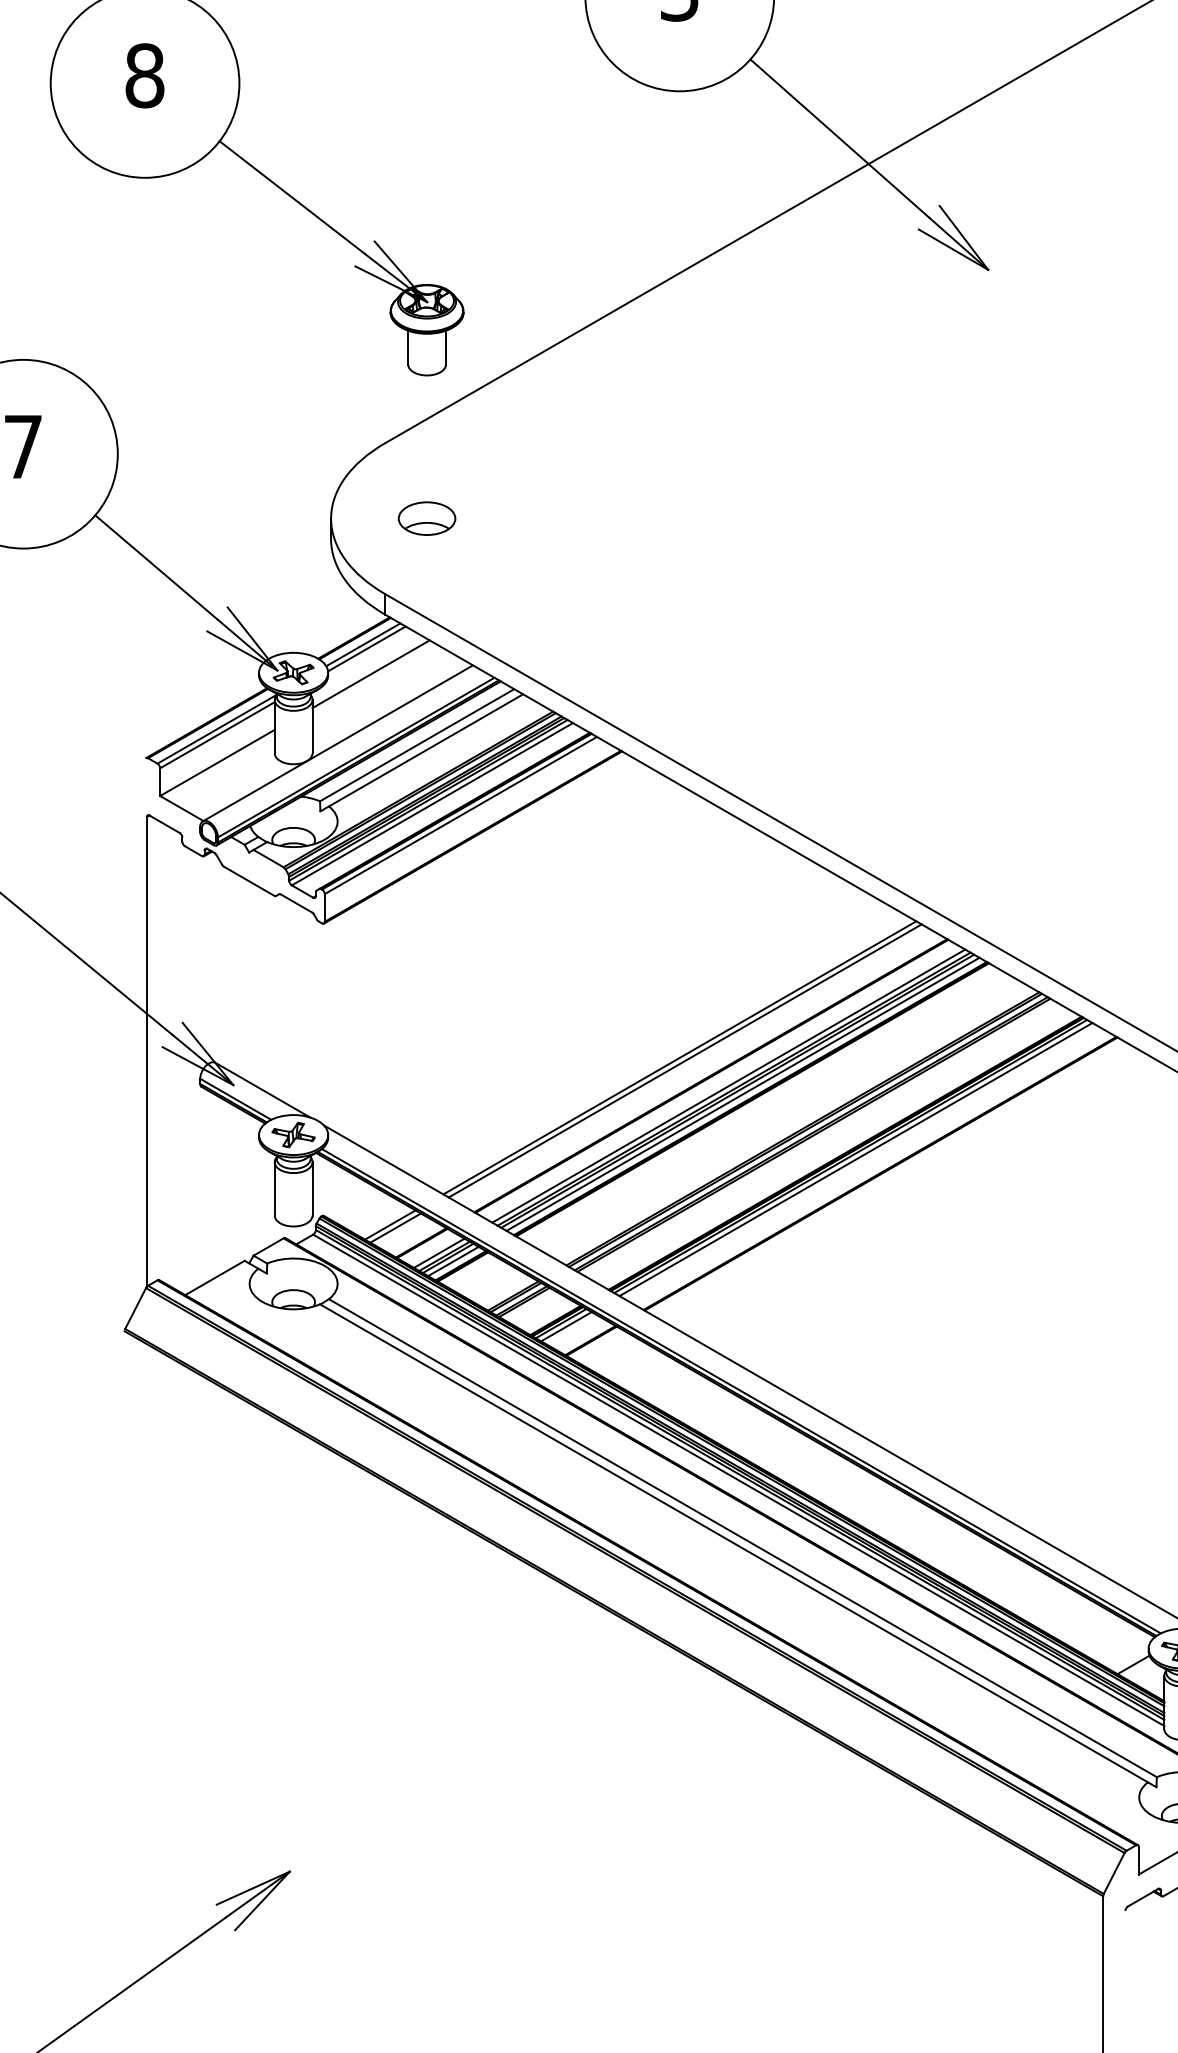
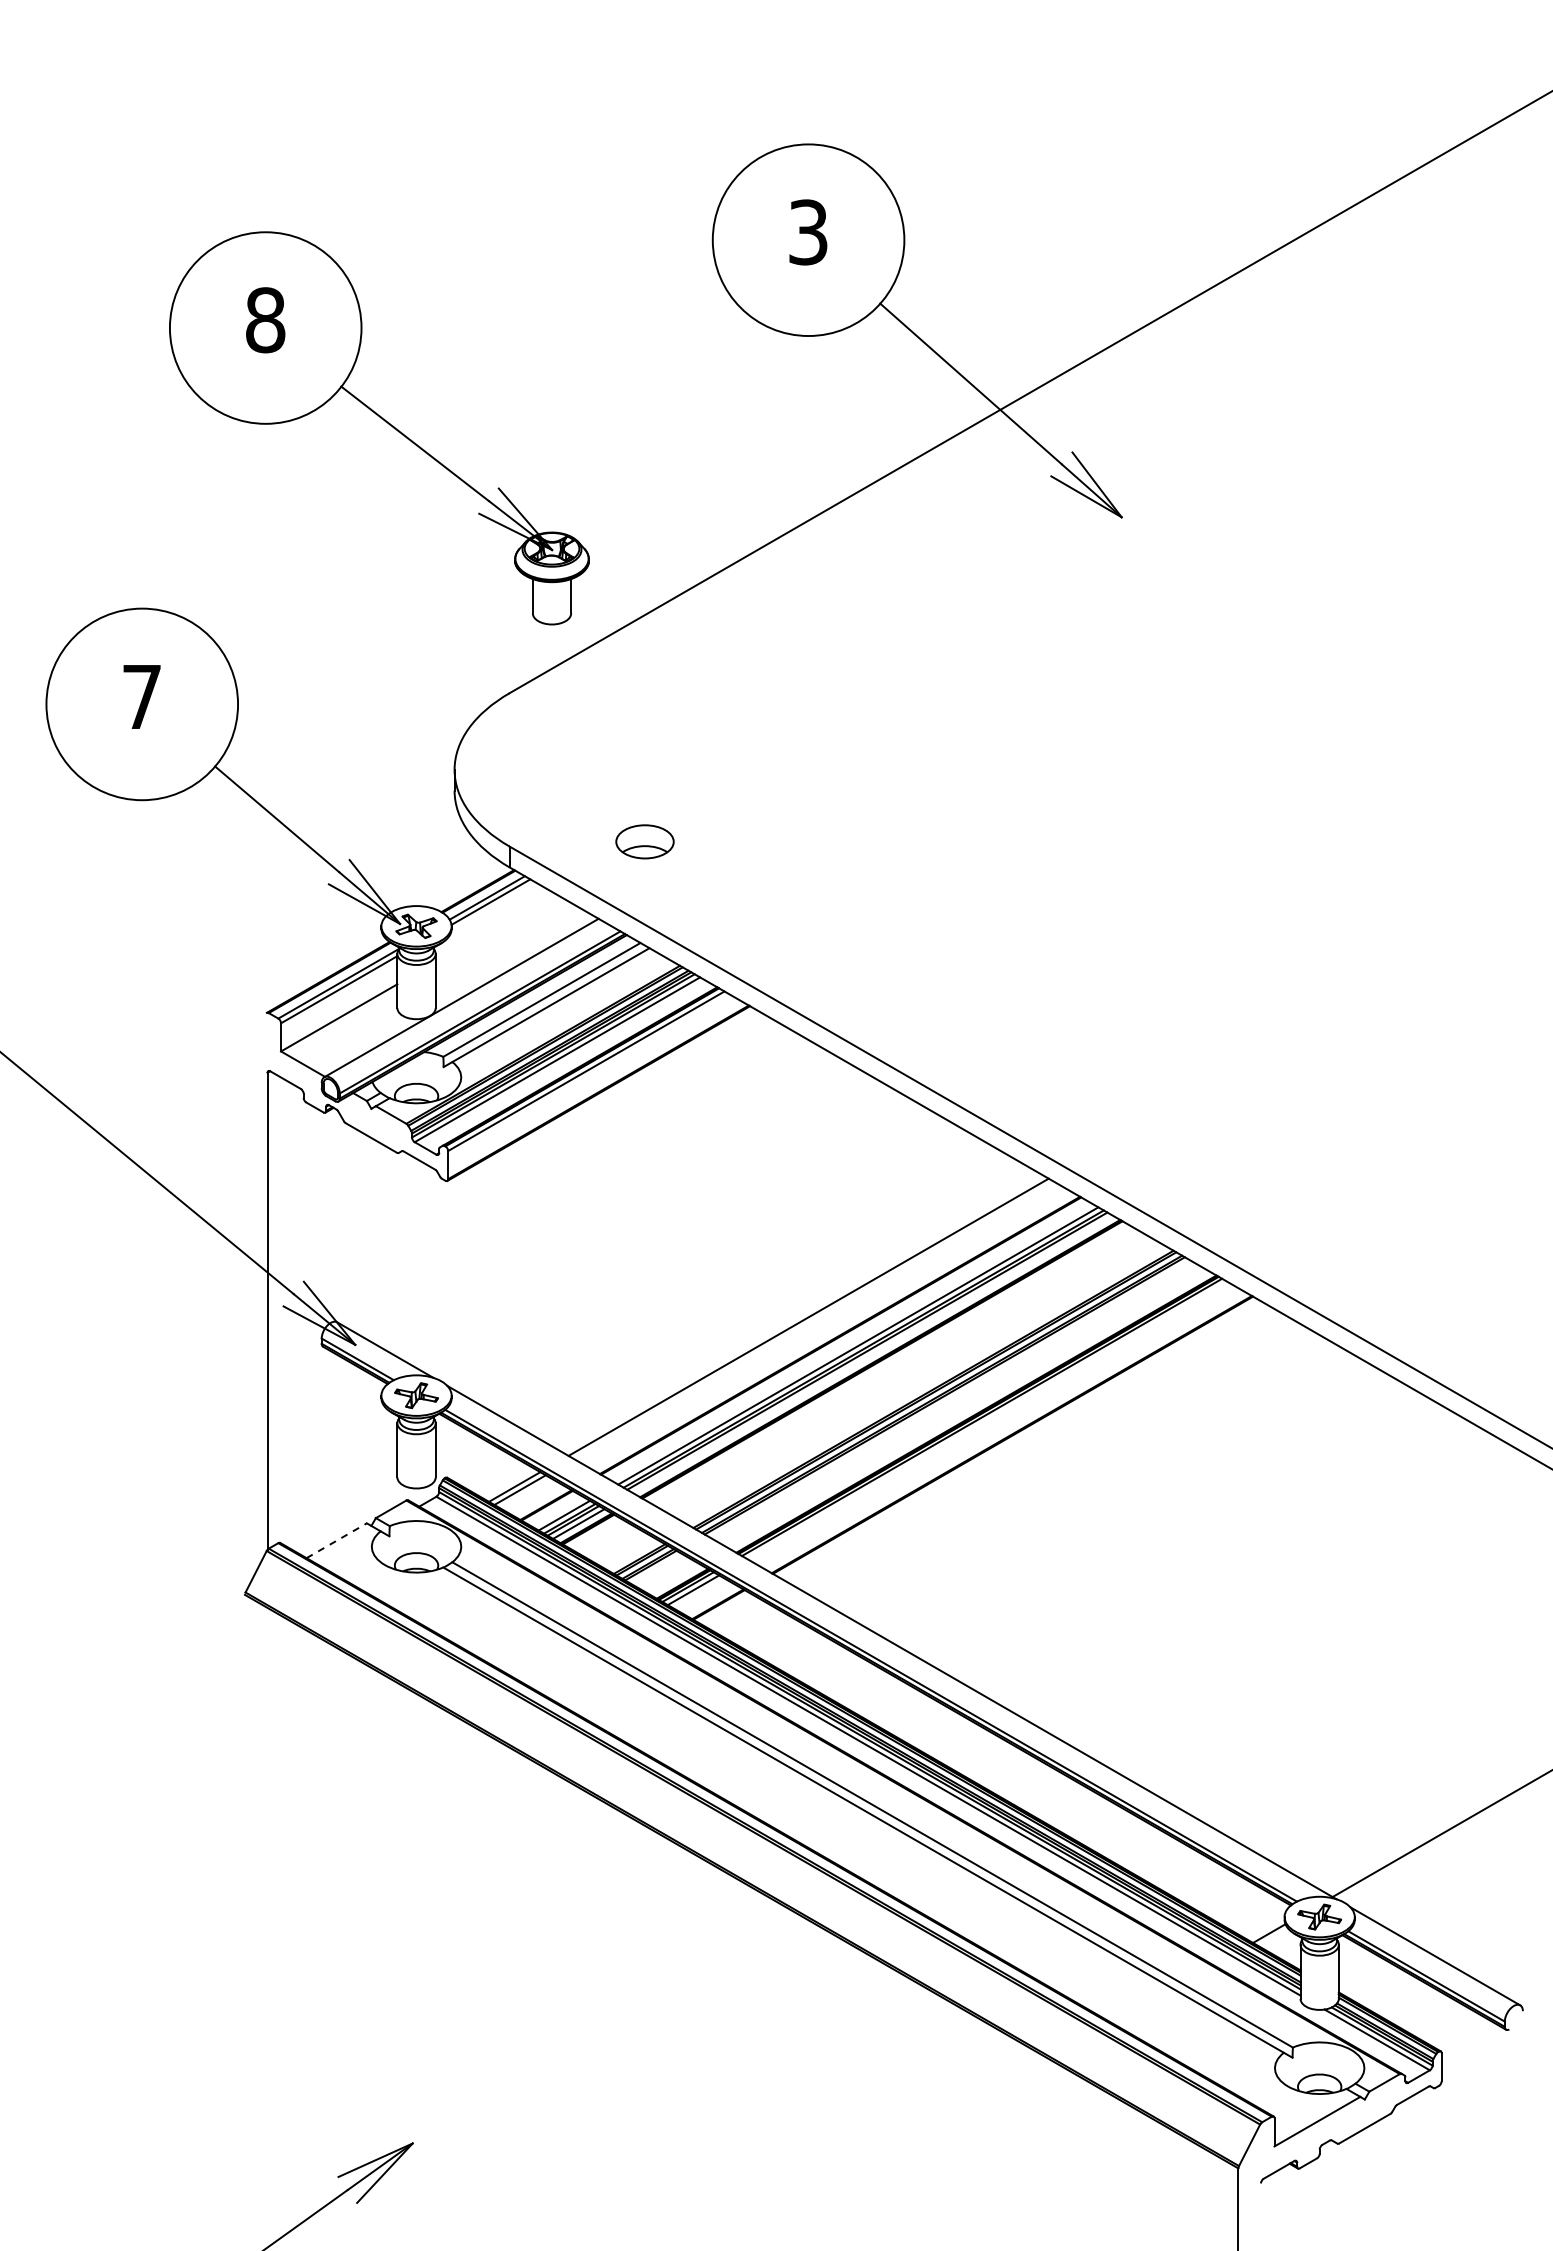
part: (426, 518) -> (644, 841), moved
line: (370, 673) -> (494, 927), removed
line: (685, 1061) -> (814, 1320), removed
line: (742, 1093) -> (872, 1353), removed
line: (856, 1159) -> (987, 1420), removed
line: (214, 1277) -> (336, 1540), solid -> dashed

